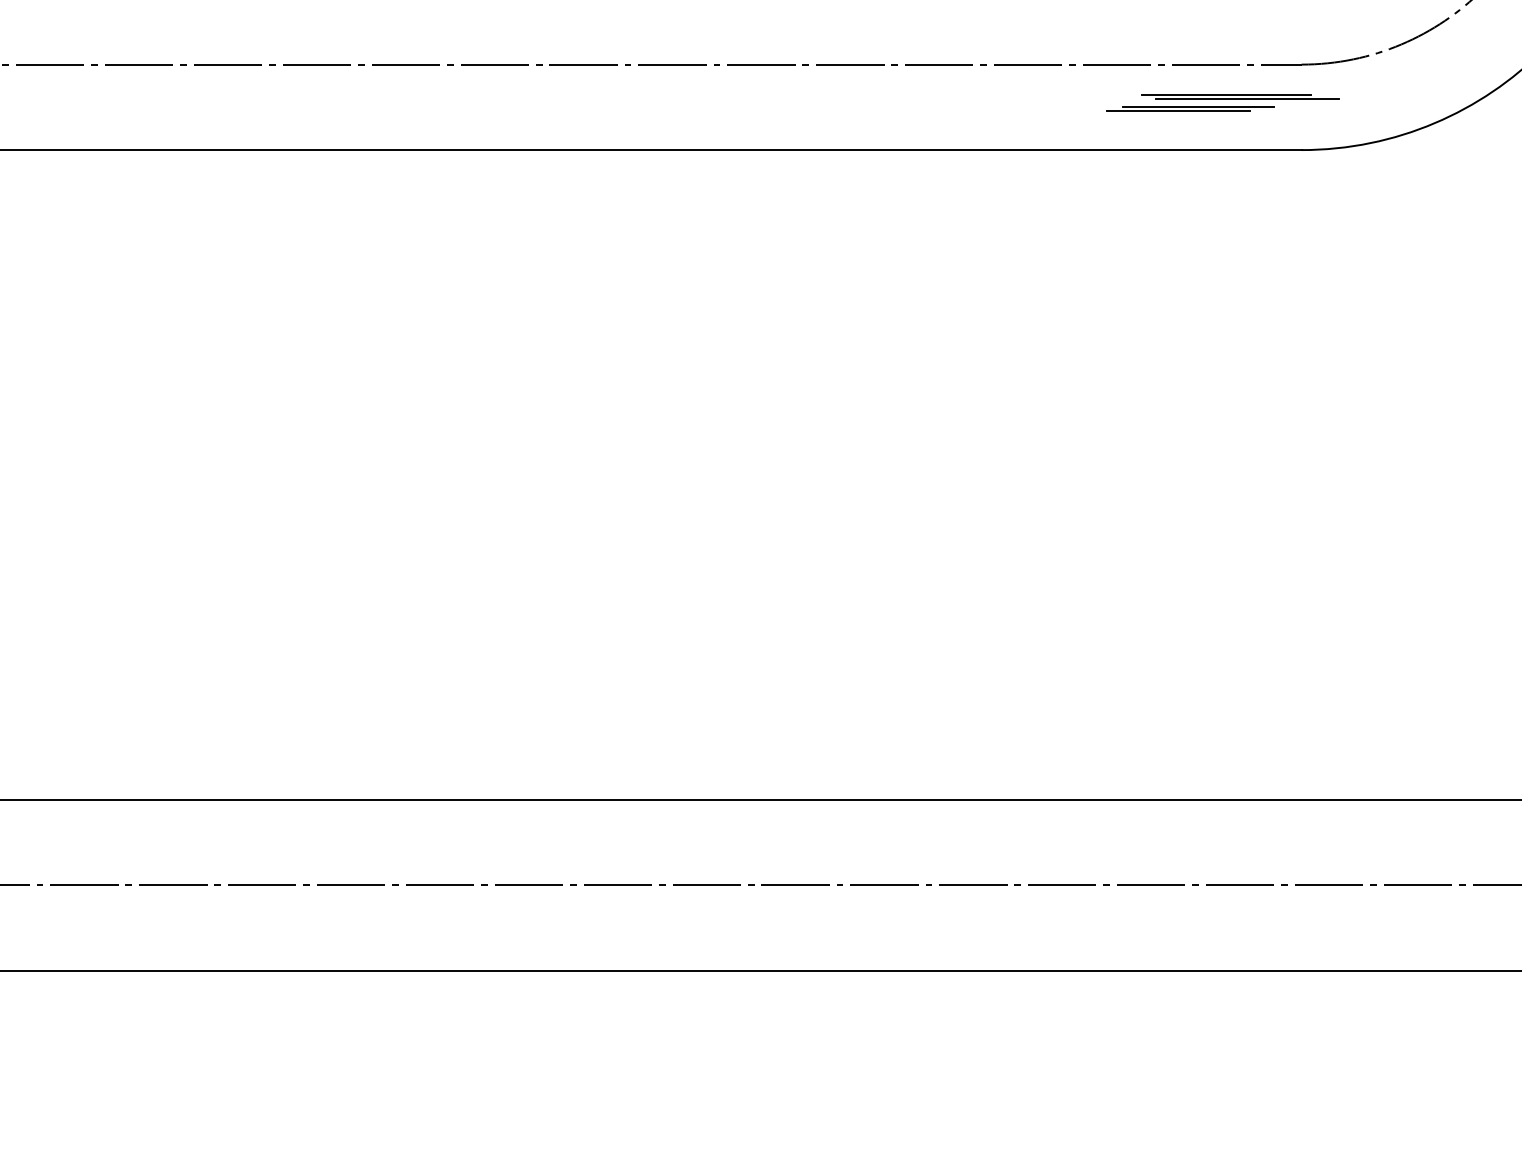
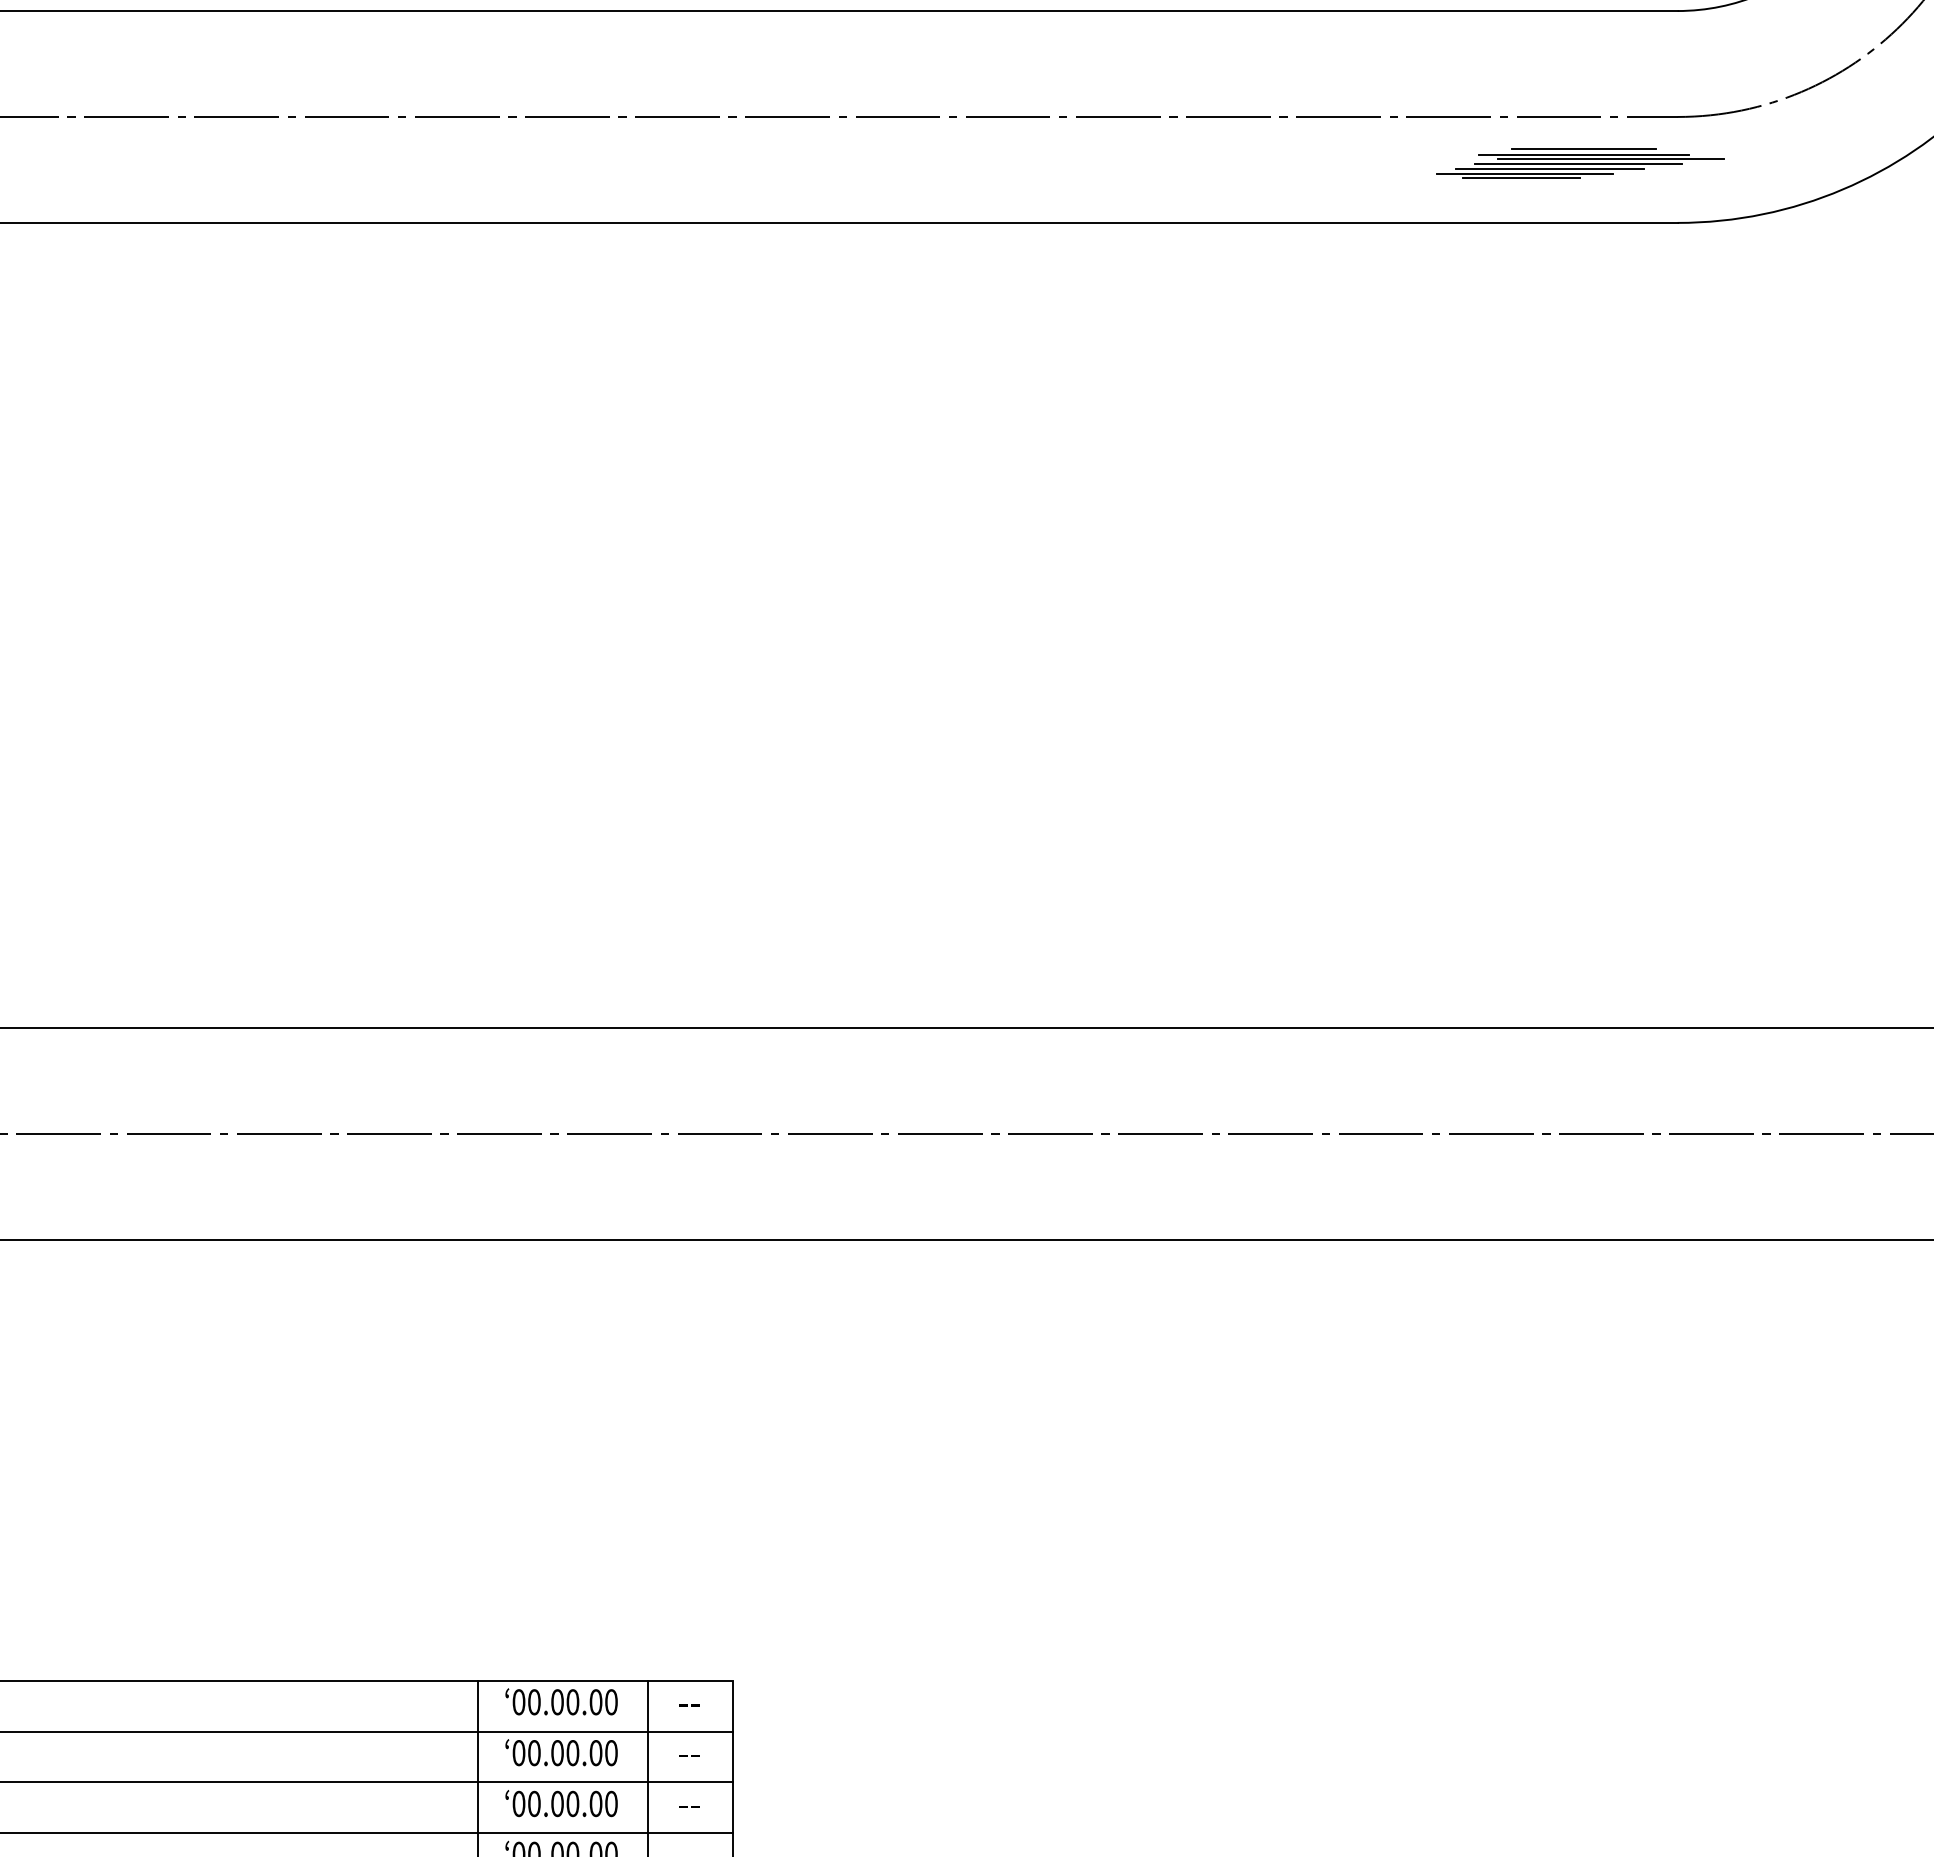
line: (1225, 90) -> (1583, 148), added
line: (1221, 102) -> (1578, 164), added
line: (1175, 113) -> (1521, 177), added

